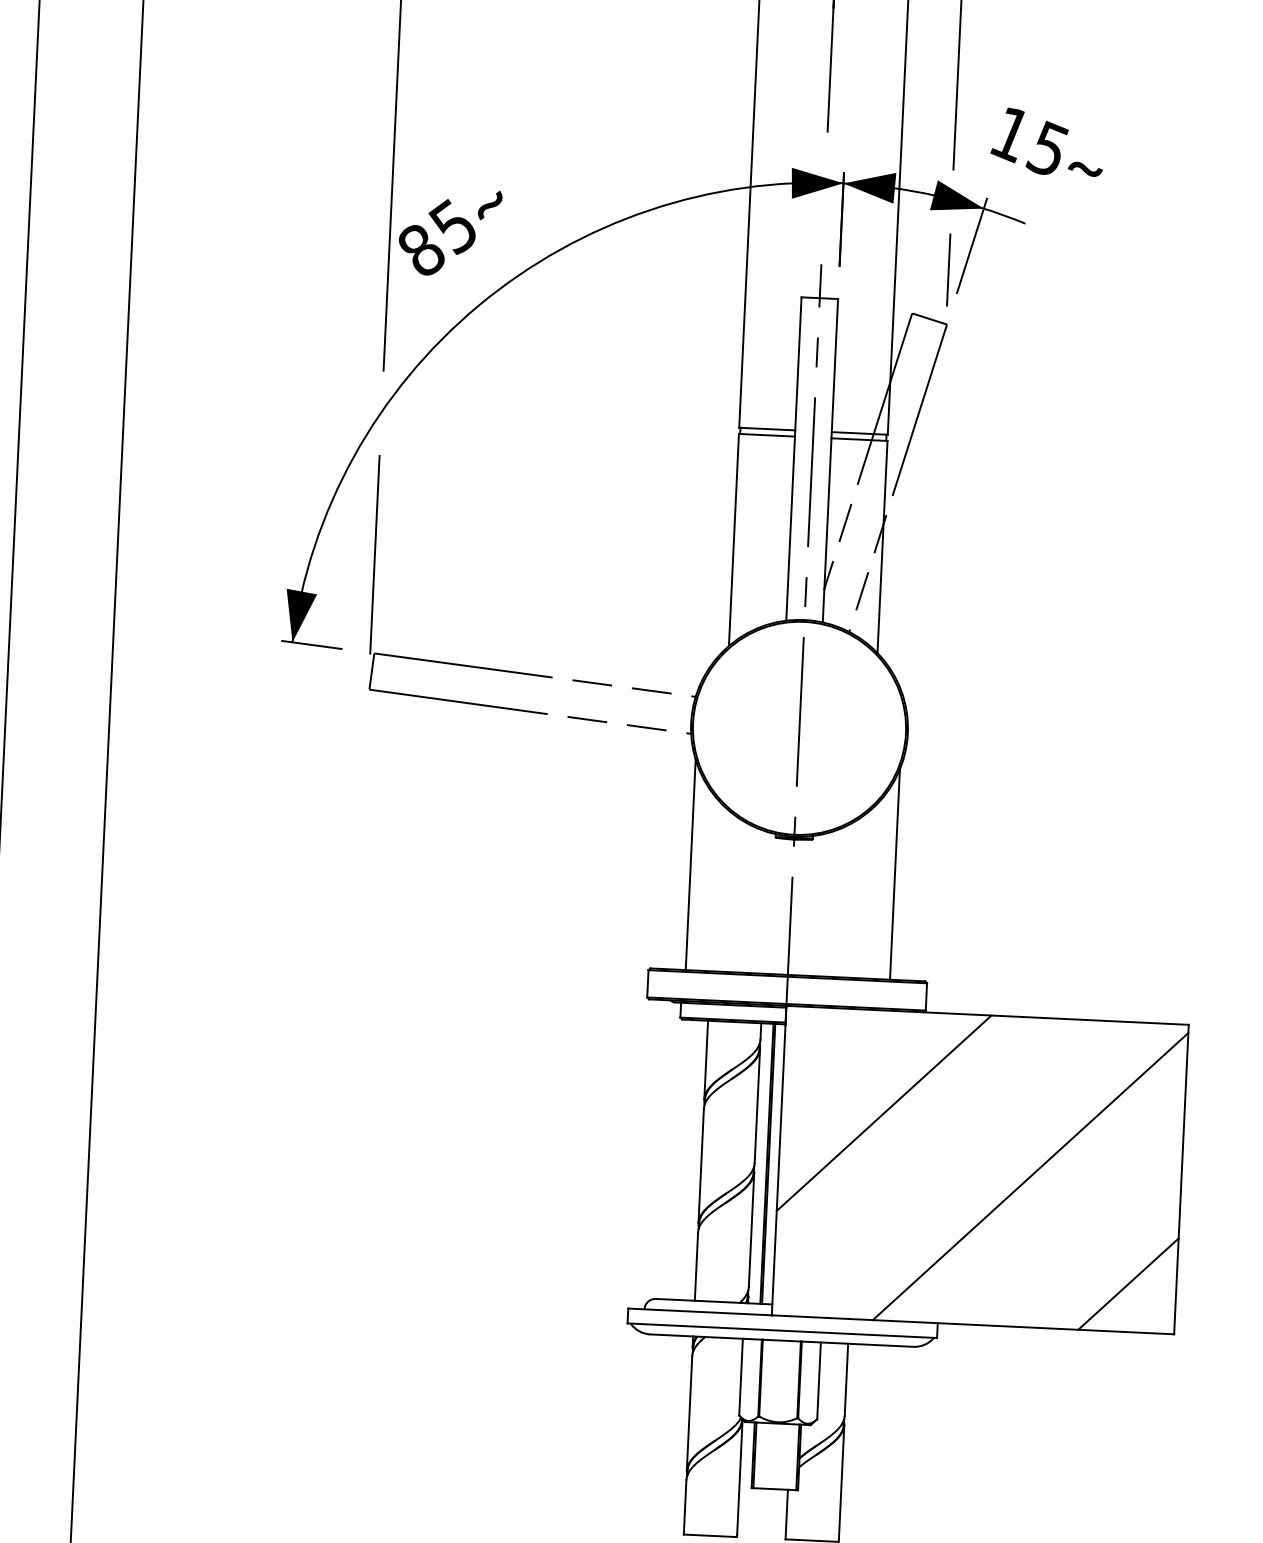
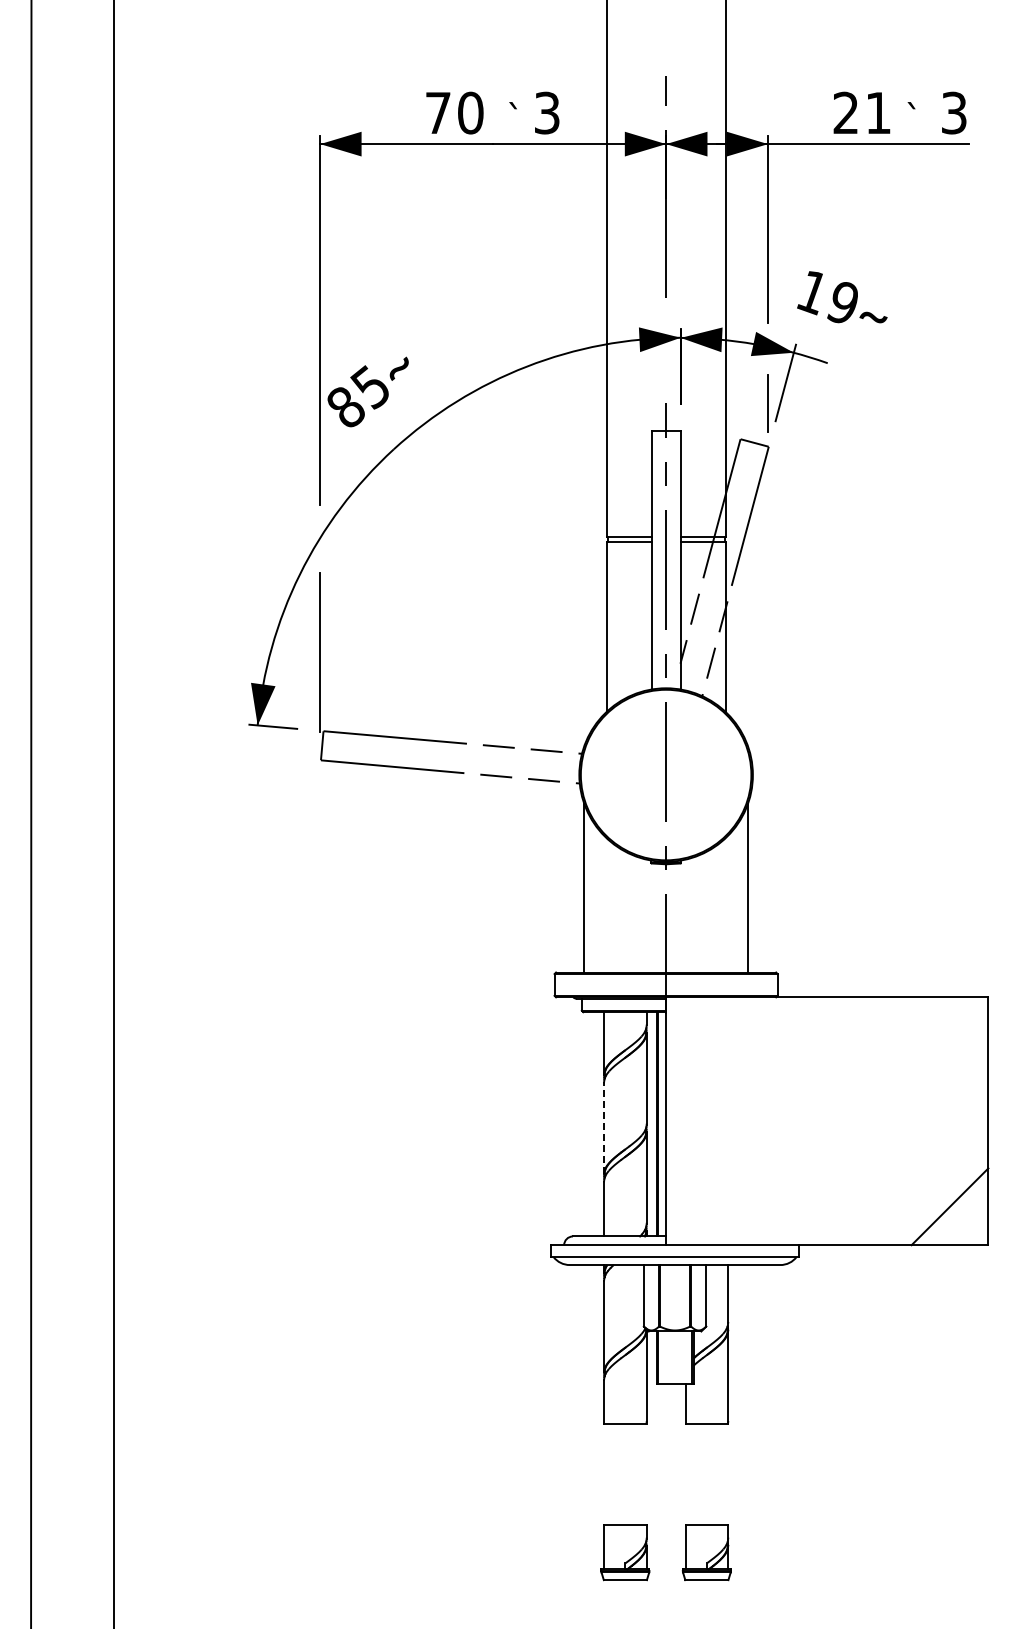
text: (1046, 147) -> (841, 301), 15 -> 19
line: (884, 1113) -> (748, 1079), removed
line: (701, 1166) -> (604, 1128), solid -> dashed
line: (1030, 1176) -> (867, 1124), removed

